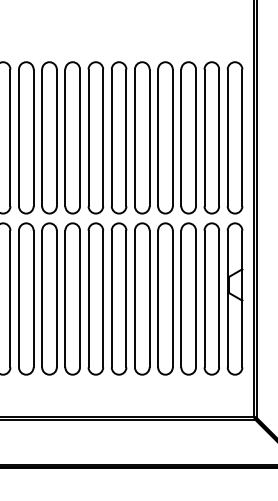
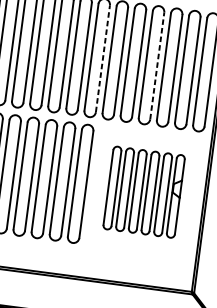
line: (103, 137) -> (103, 58), solid -> dashed
line: (172, 137) -> (157, 65), solid -> dashed
part: (177, 298) -> (144, 191), size x0.7

